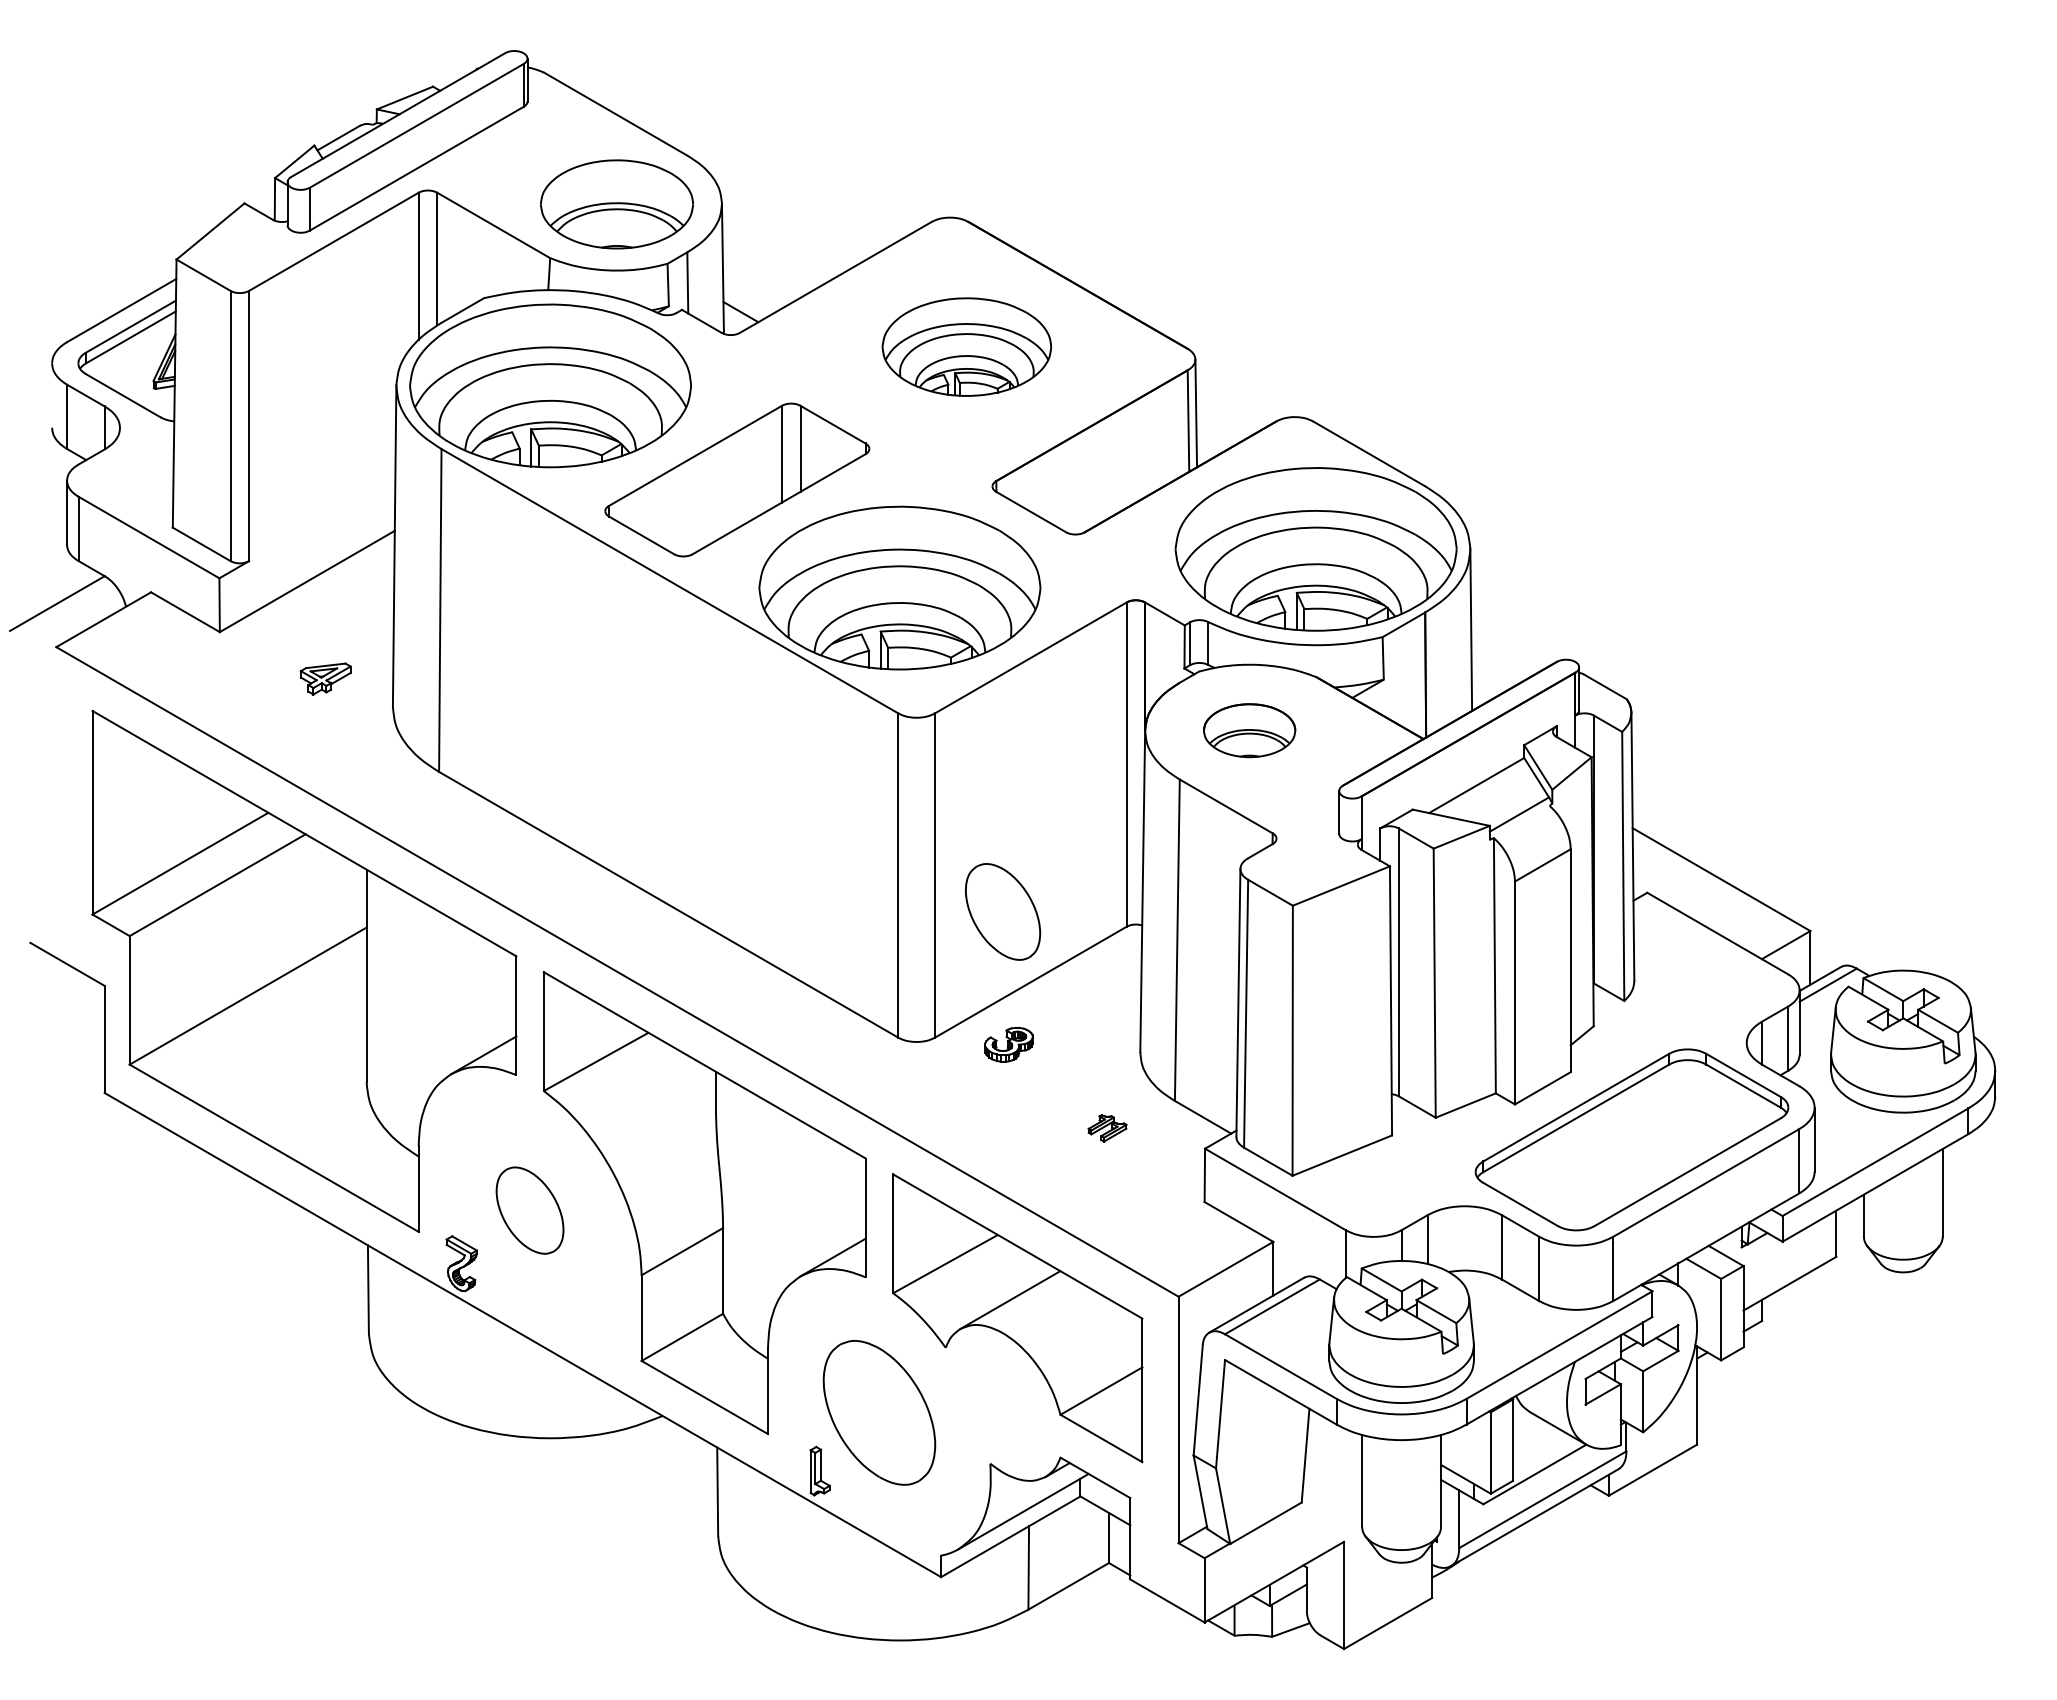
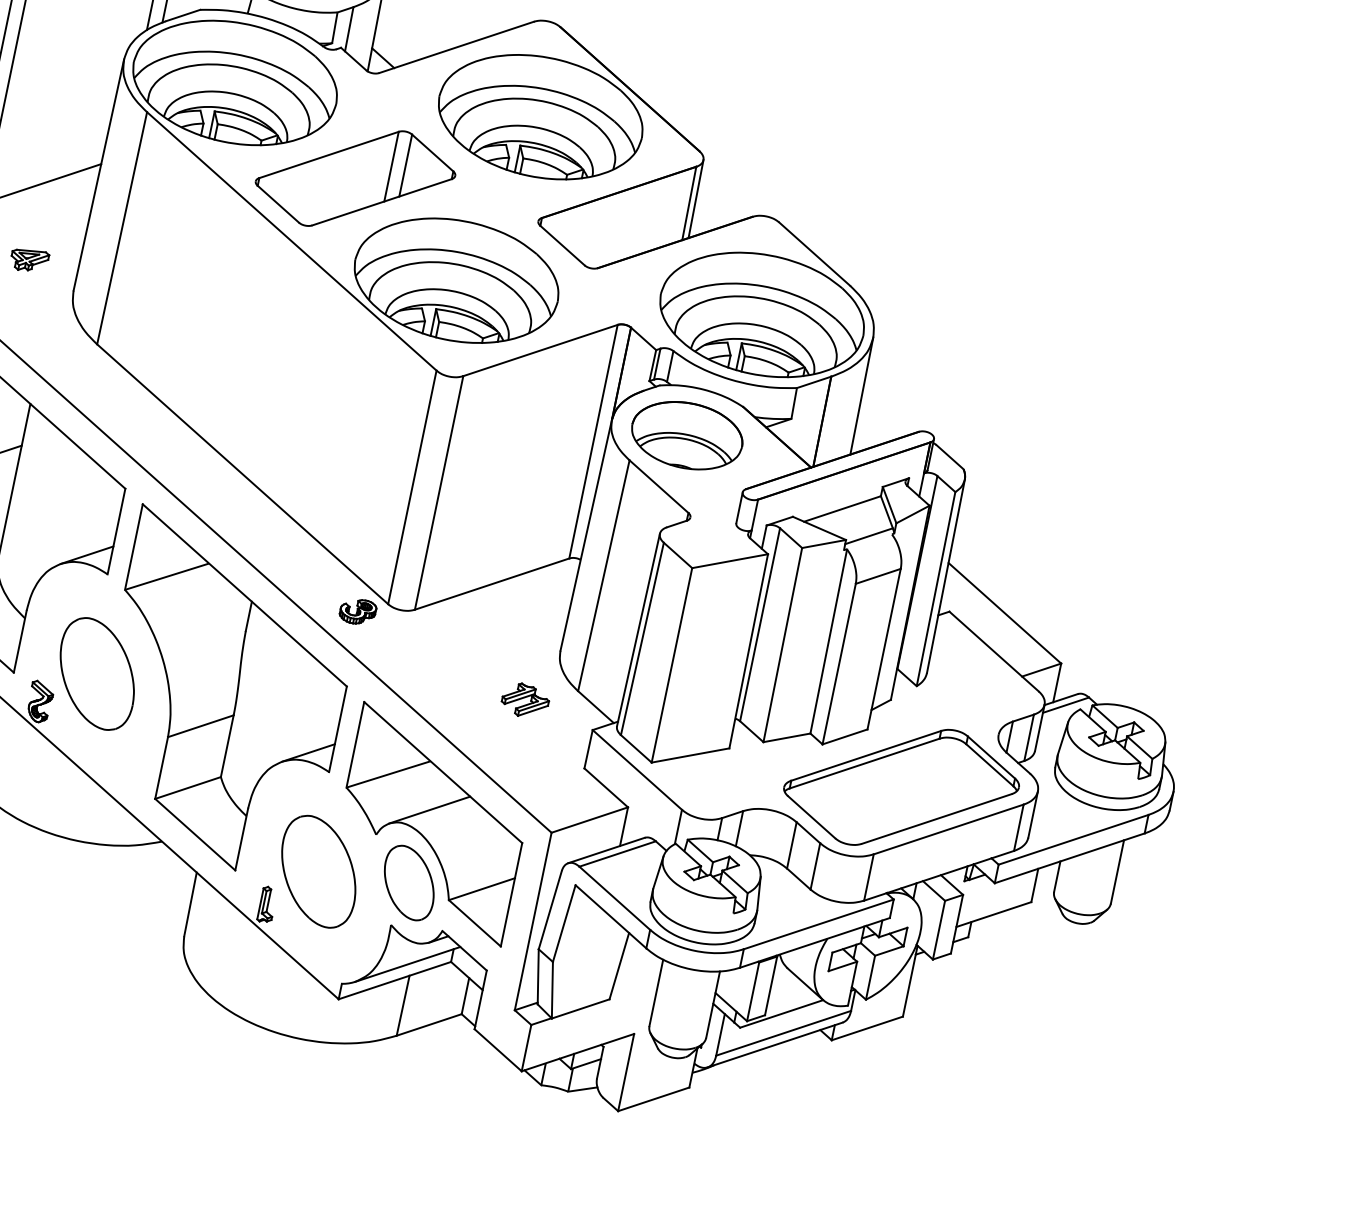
part: (966, 346) -> (540, 116), size x1.67
part: (1249, 730) -> (687, 435), size x1.67
part: (1003, 911) -> (409, 882), moved
part: (1008, 1044) -> (357, 611), moved
part: (1107, 1128) -> (525, 700), size x1.67
part: (529, 1210) -> (96, 673), size x1.67

